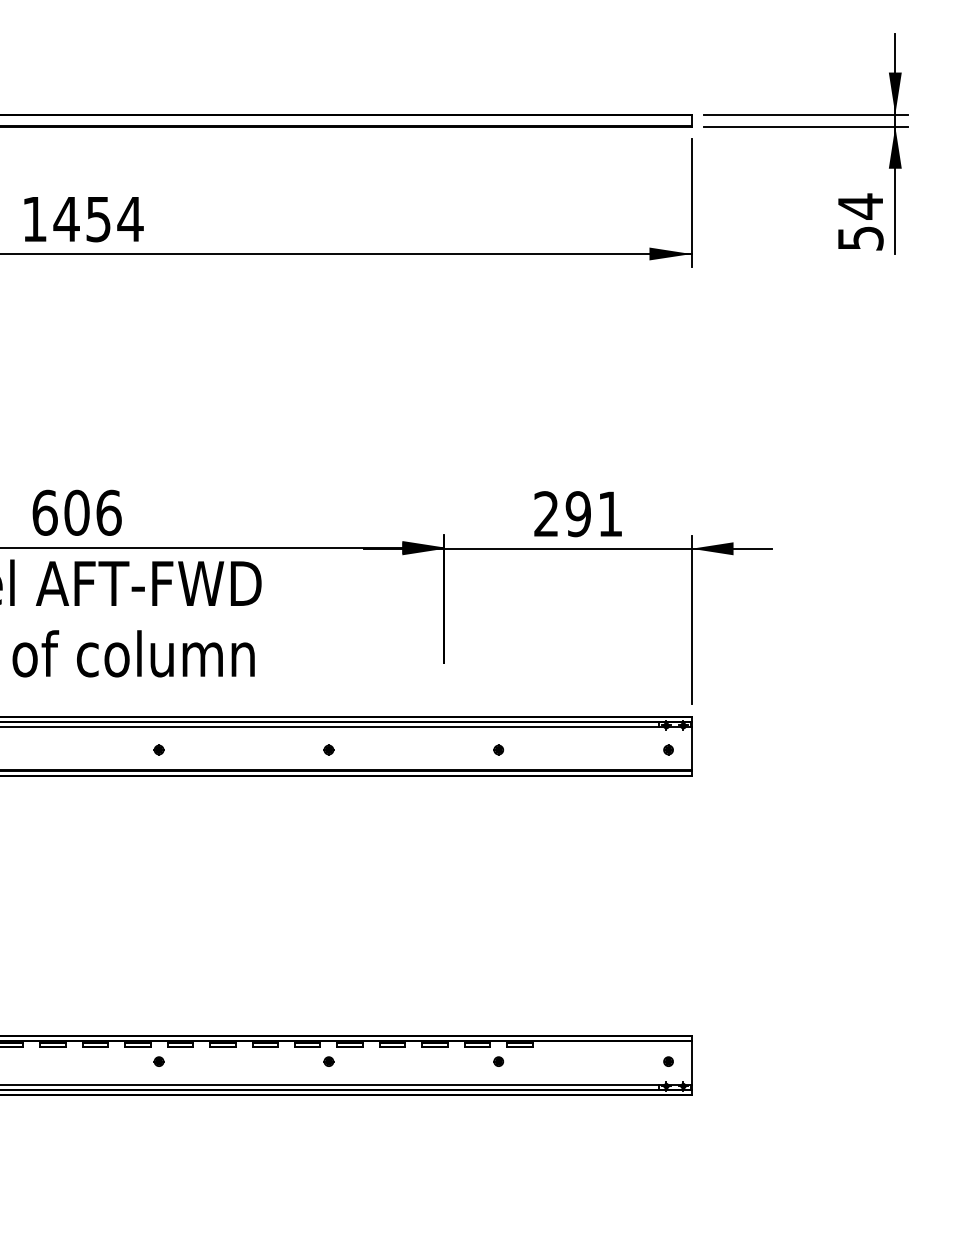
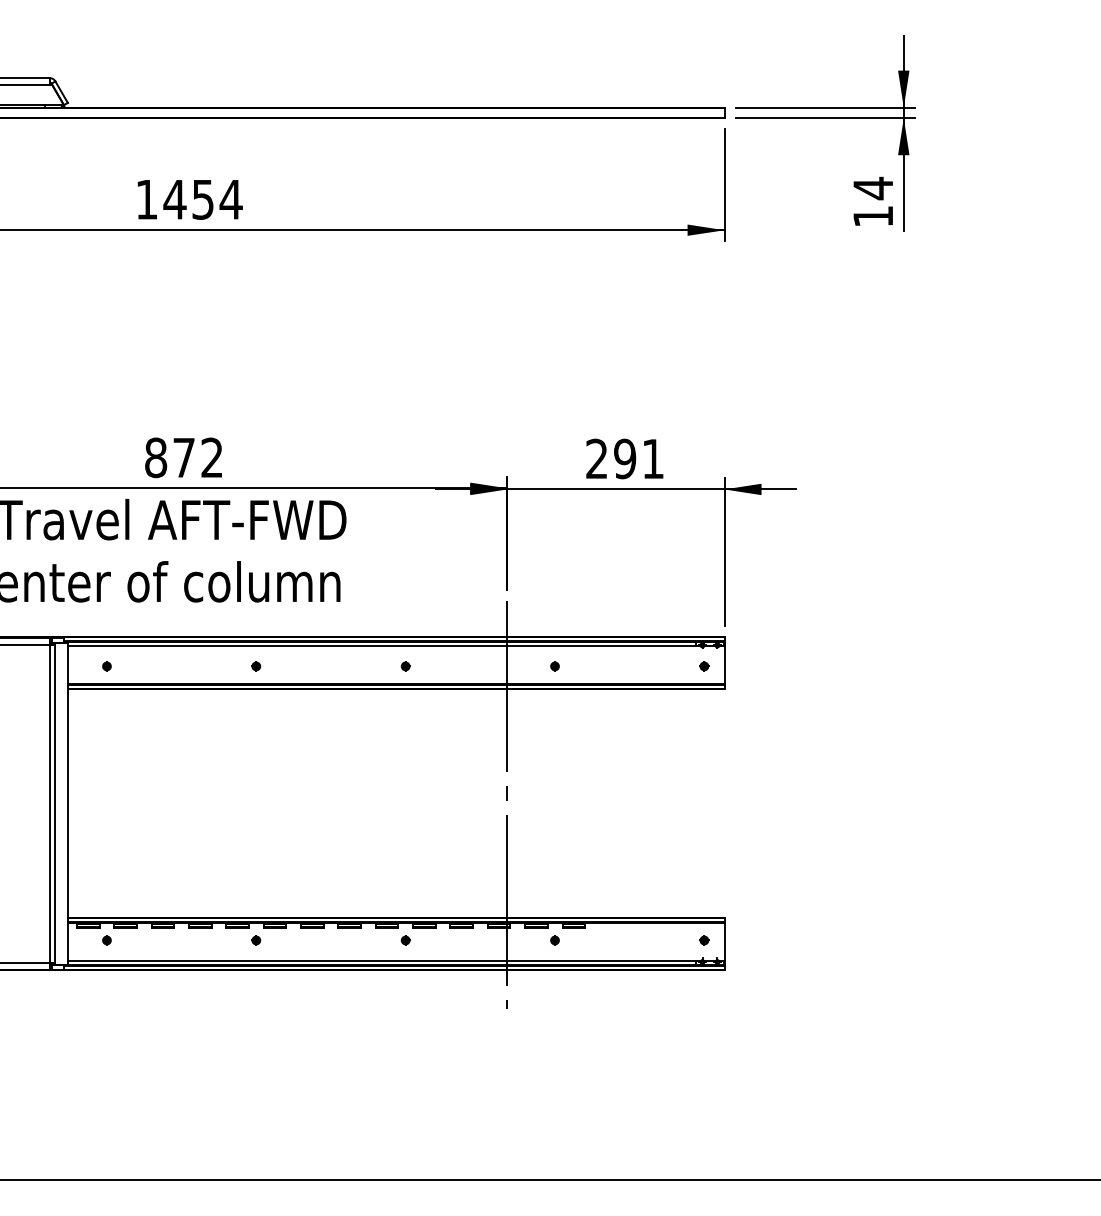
text: (860, 238) -> (873, 216), 54 -> 14
text: (77, 512) -> (184, 457), 606 -> 872
line: (444, 908) -> (507, 805), added

